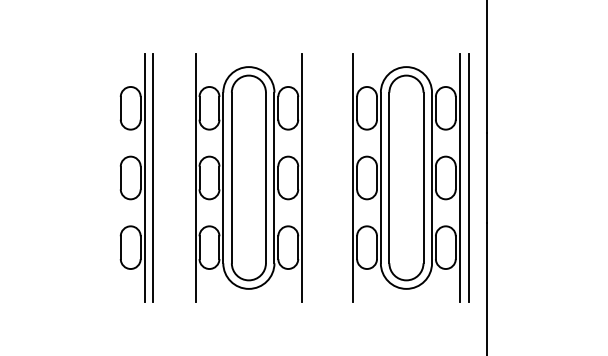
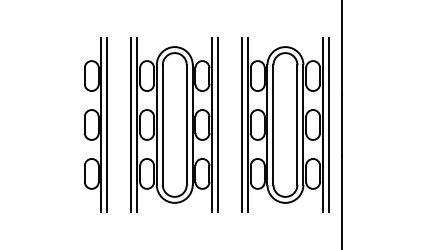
line: (187, 177) -> (131, 124), added
line: (311, 177) -> (218, 124), added
line: (345, 177) -> (242, 124), added

